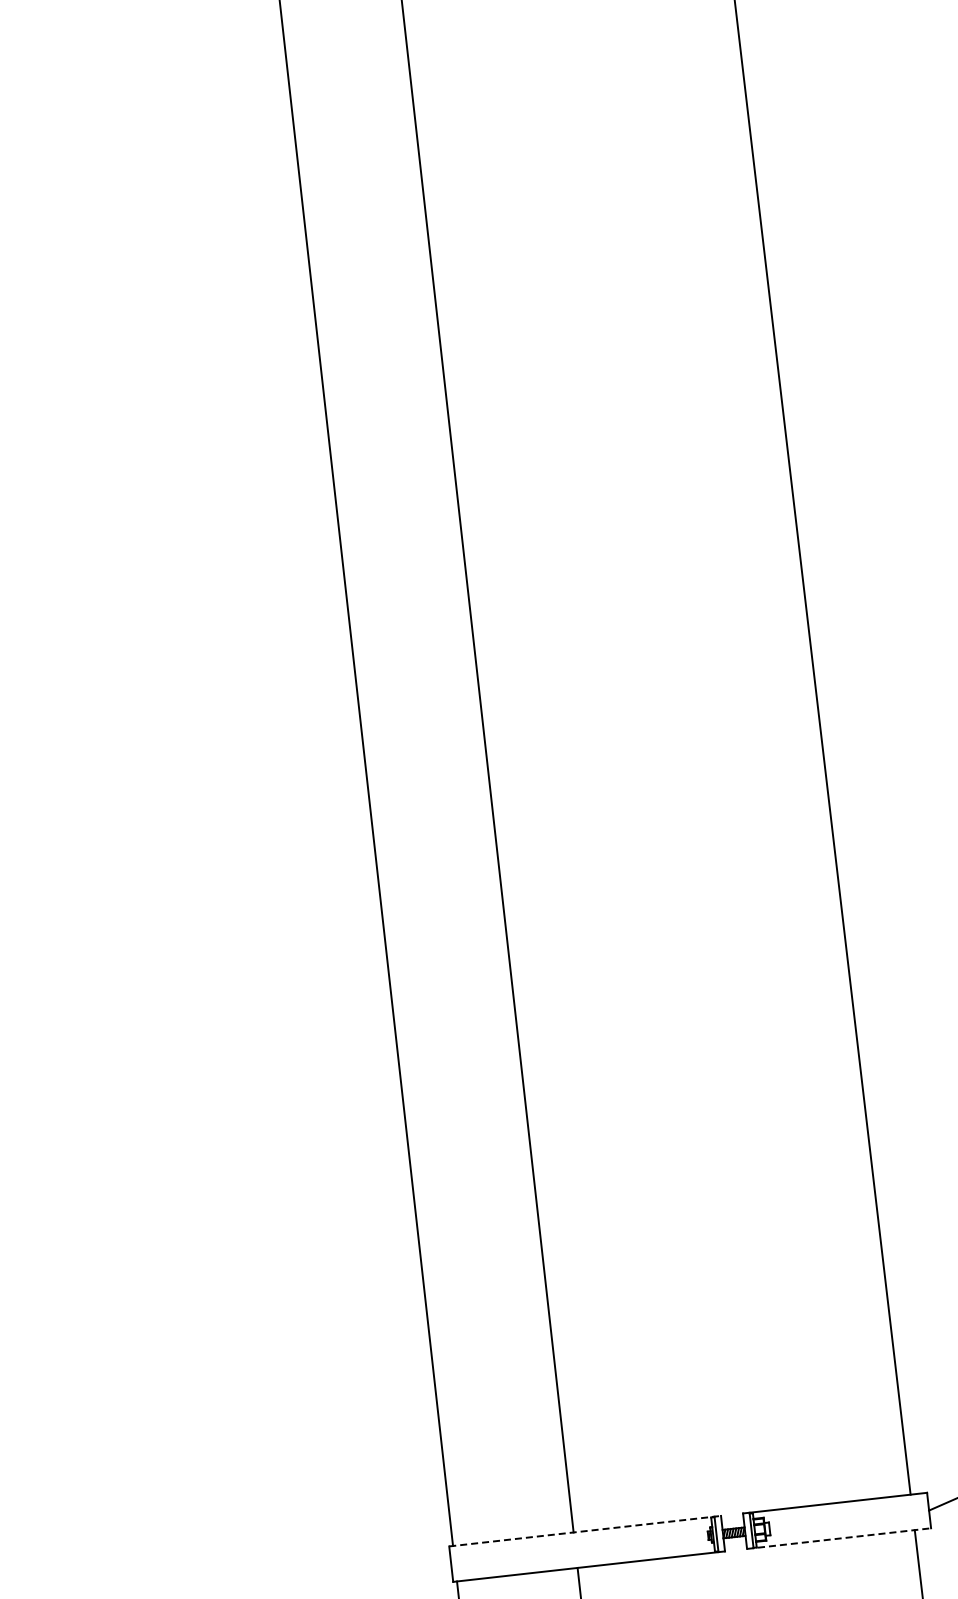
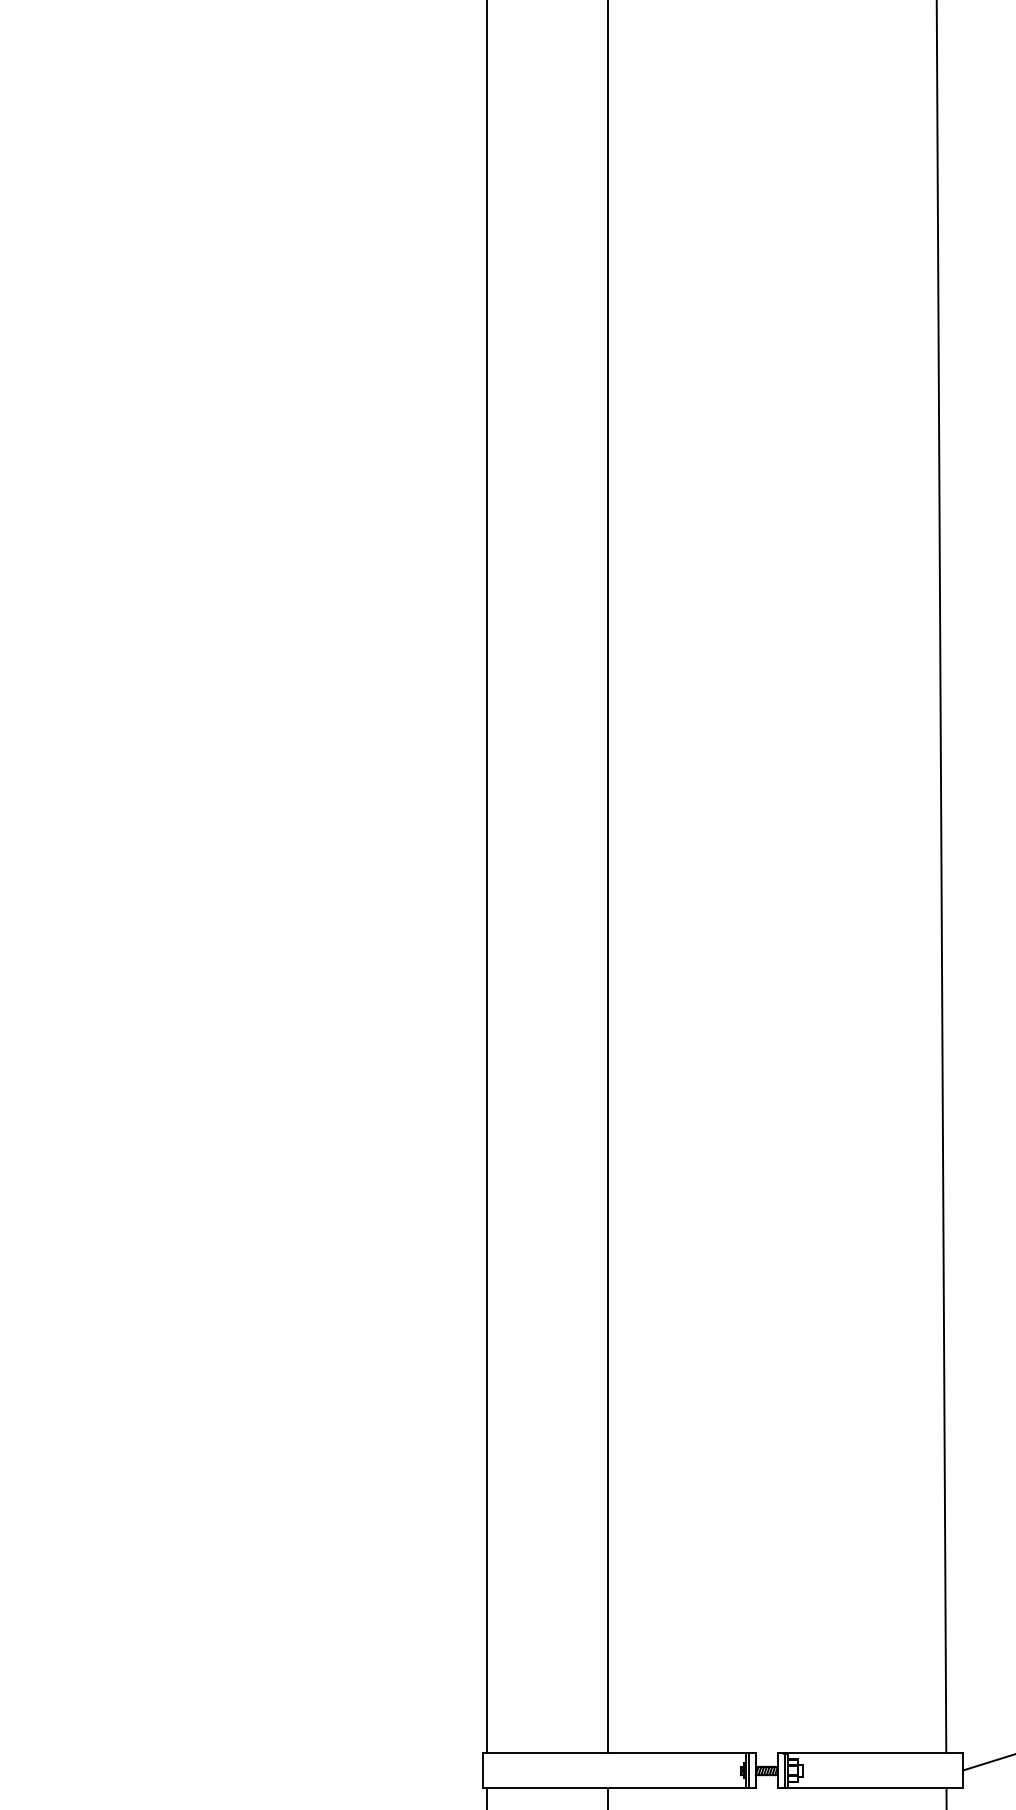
line: (585, 1530) -> (619, 1752), dashed -> solid
line: (839, 1538) -> (870, 1788), dashed -> solid

